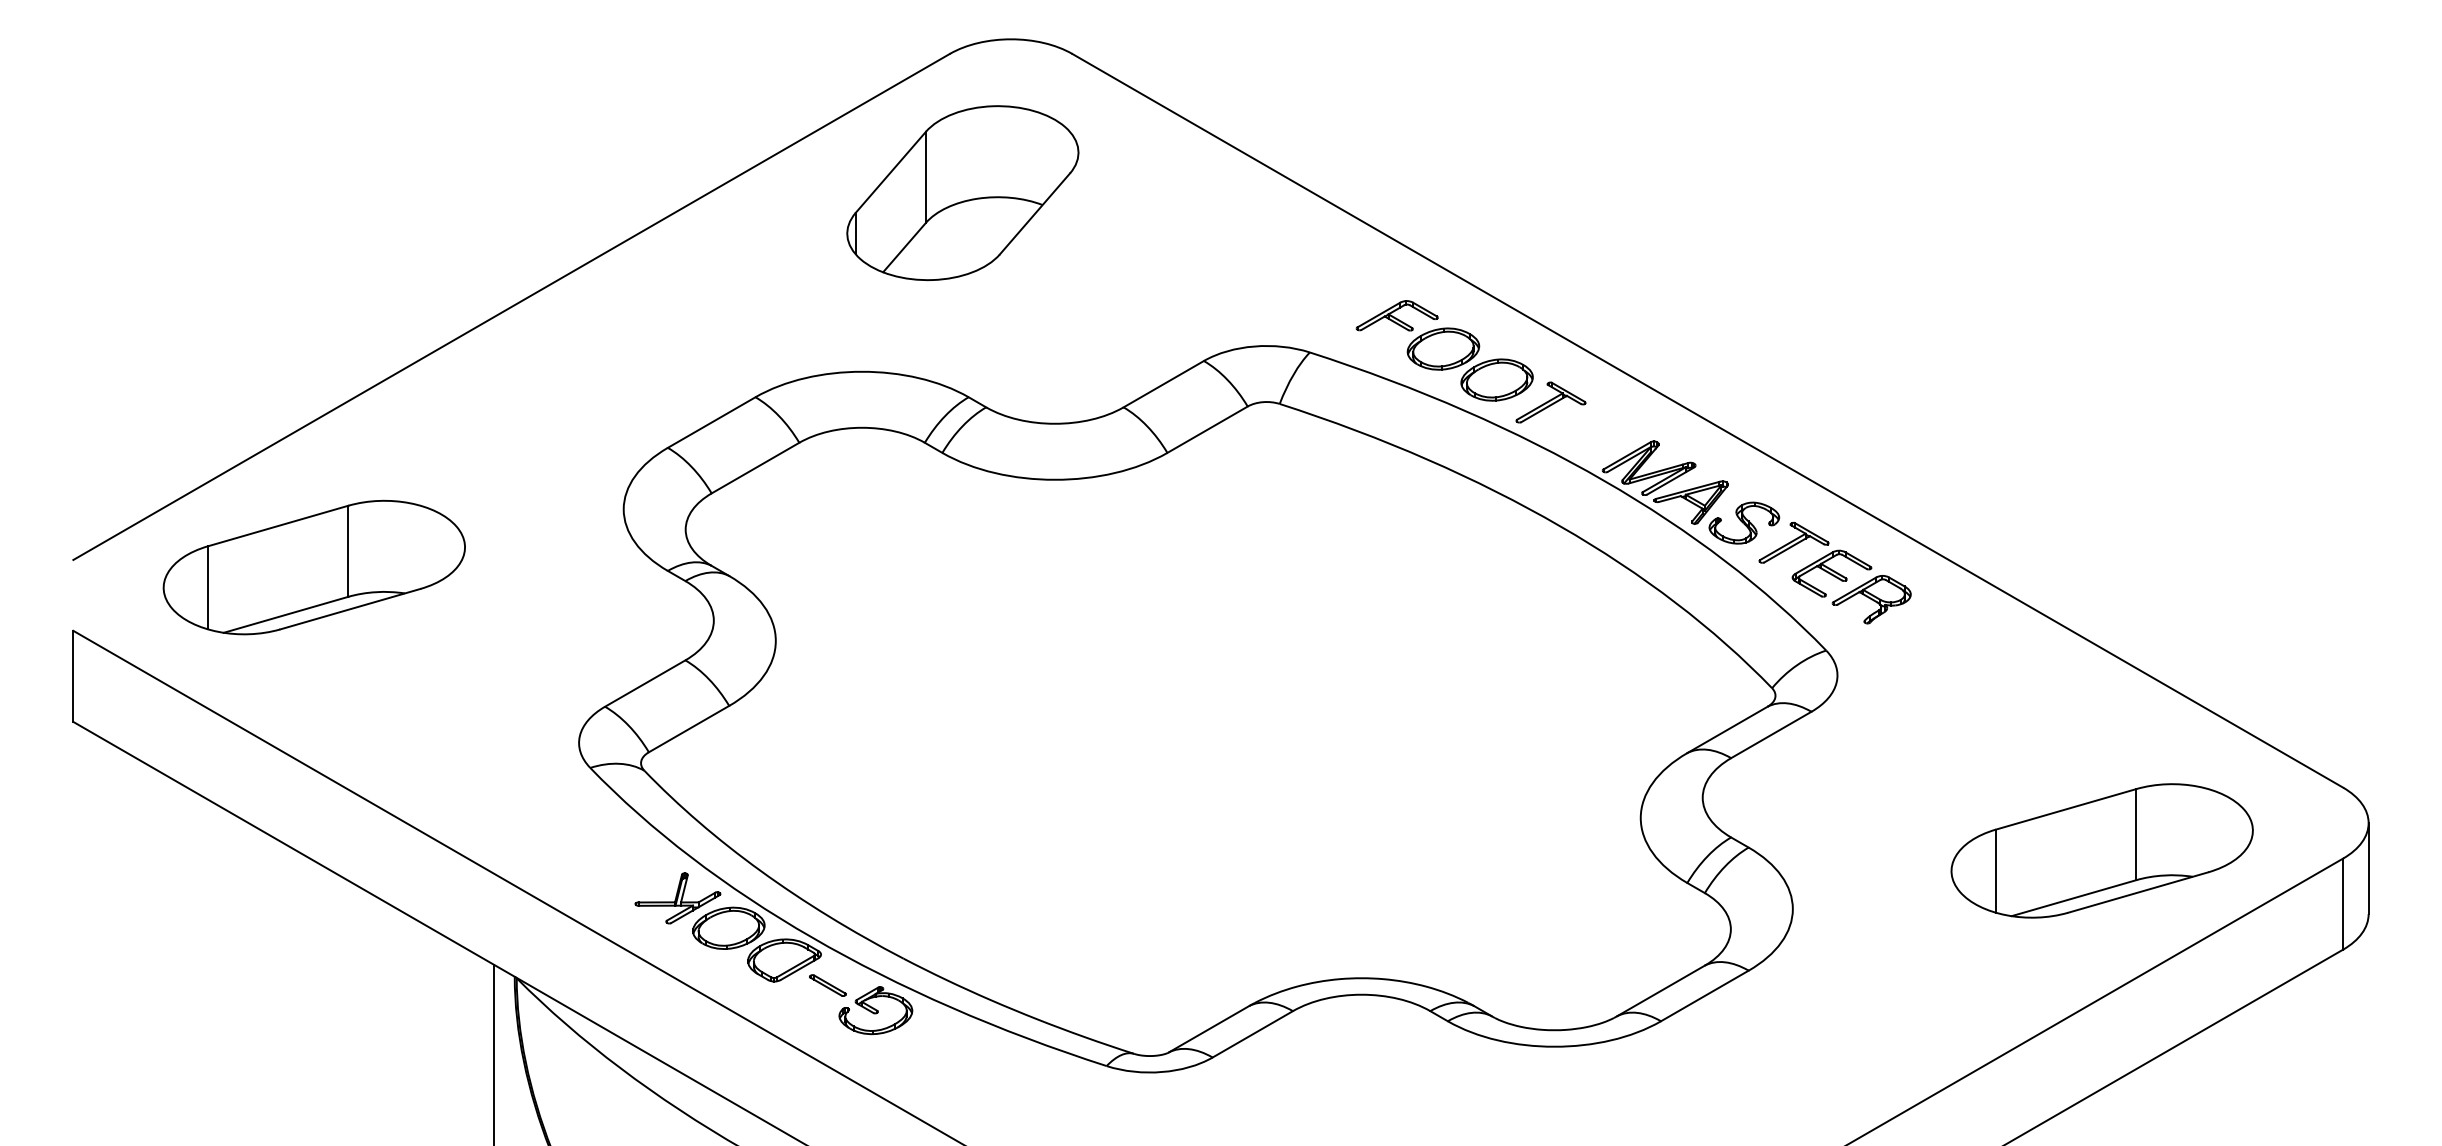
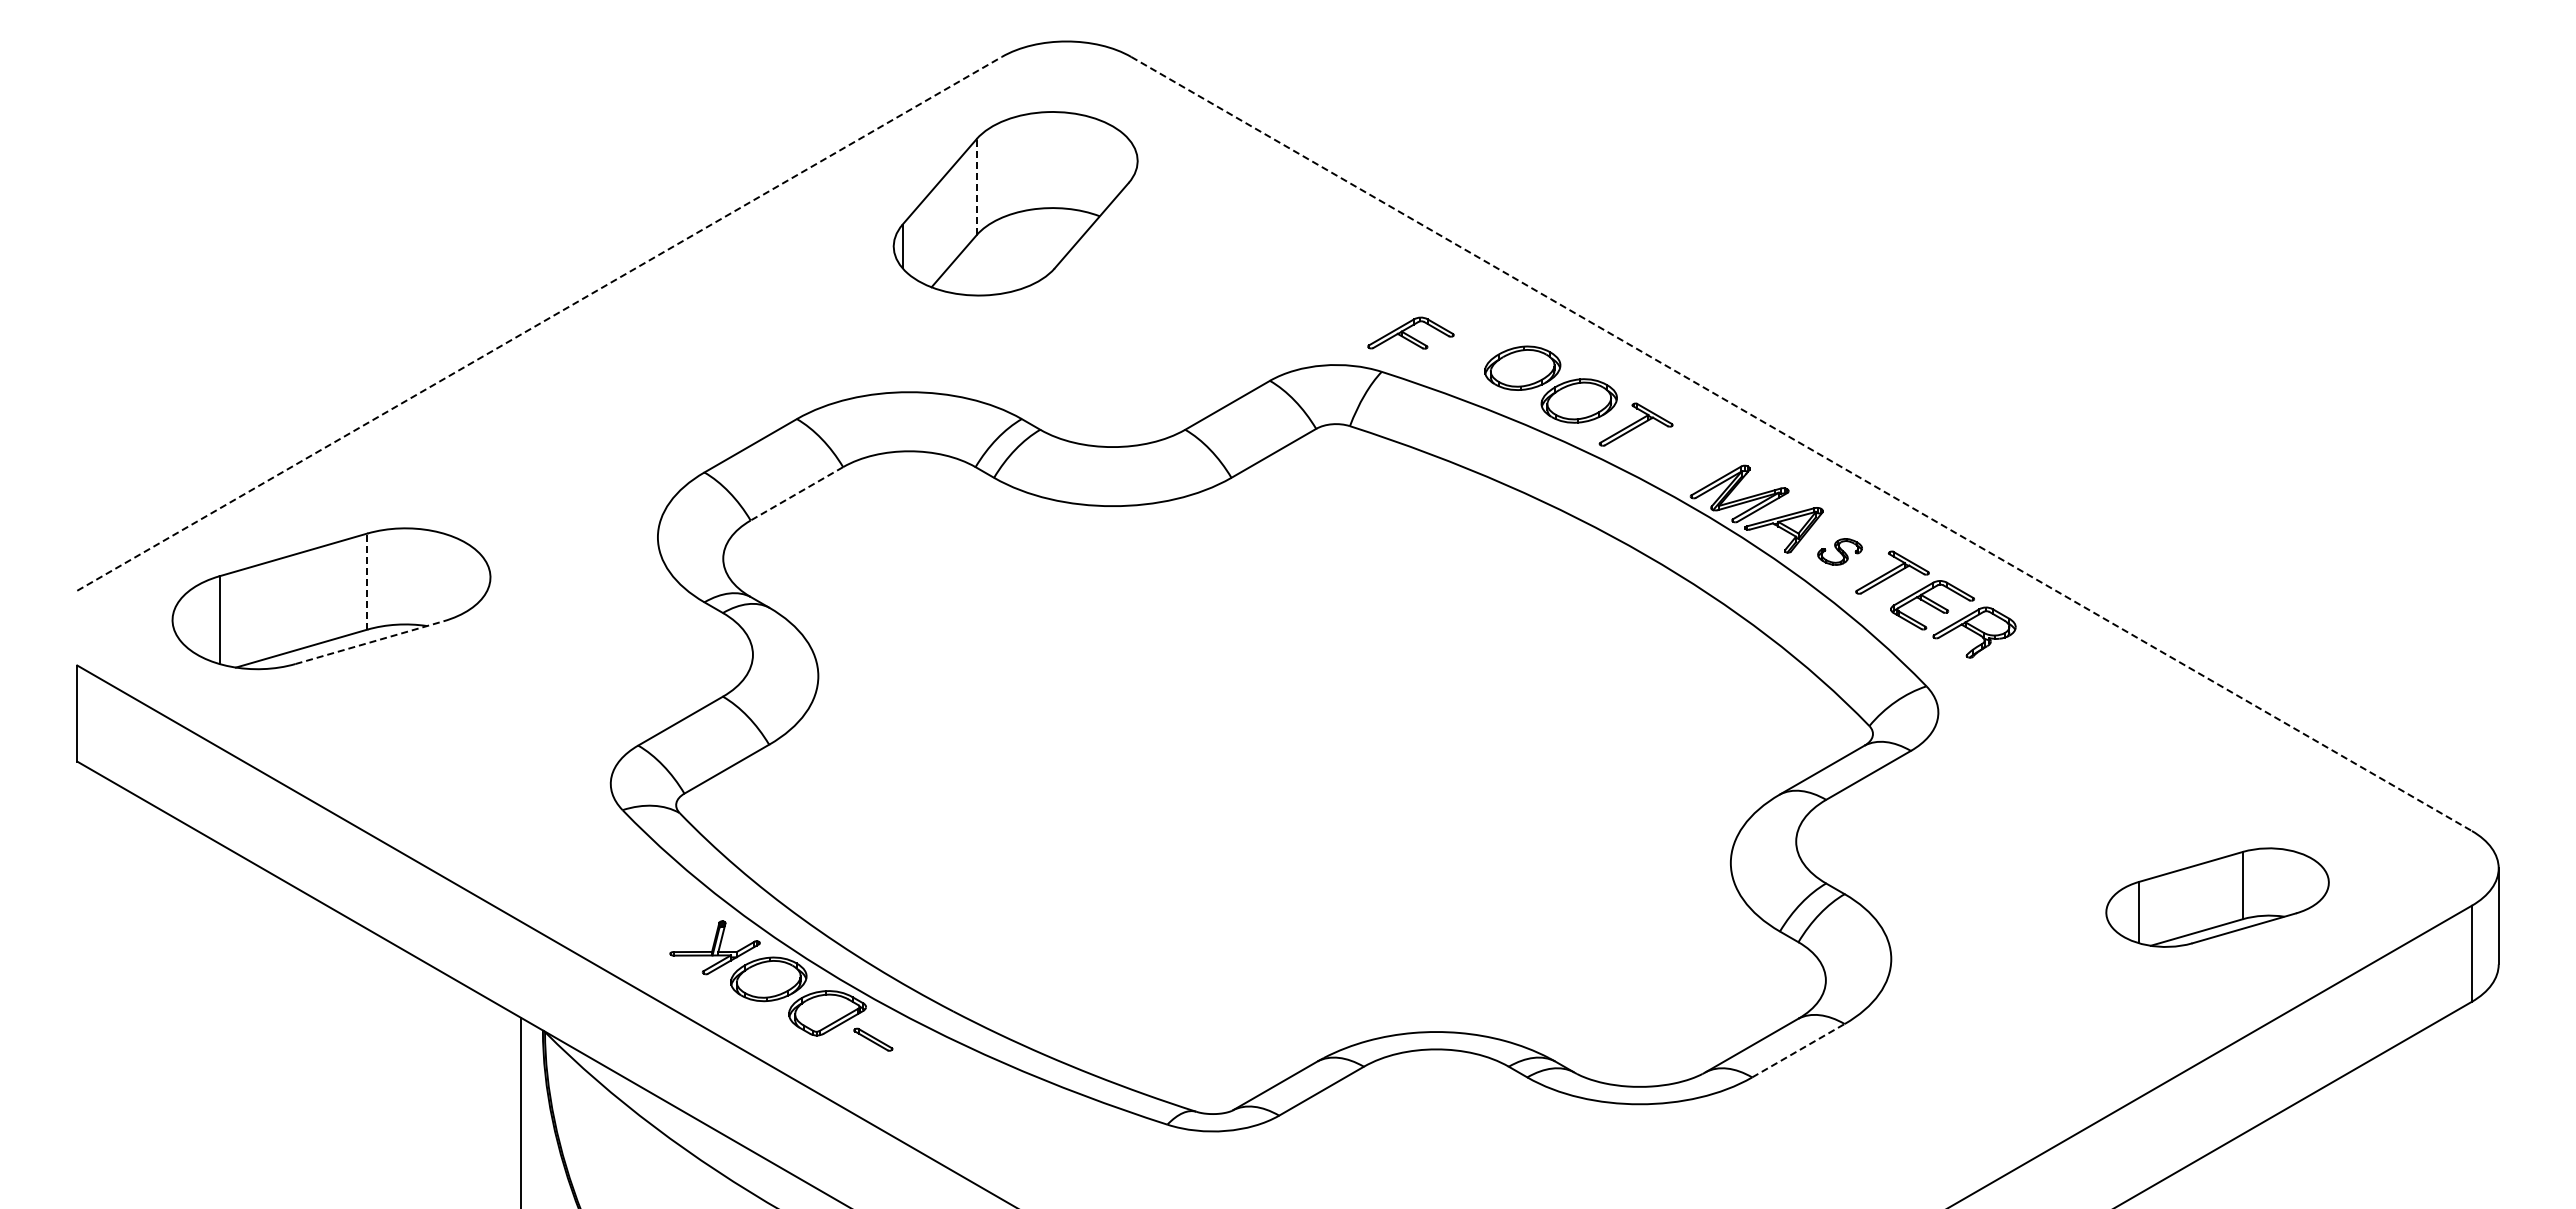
line: (925, 176) -> (976, 186), solid -> dashed
line: (511, 306) -> (539, 323), solid -> dashed
part: (1396, 315) -> (1410, 332), moved
line: (1708, 421) -> (1802, 444), solid -> dashed
line: (755, 468) -> (796, 494), solid -> dashed
part: (1743, 522) -> (1839, 551), size x0.6
line: (348, 551) -> (367, 581), solid -> dashed
line: (350, 609) -> (369, 642), solid -> dashed
part: (2102, 850) -> (2217, 897), size x0.7
line: (1704, 995) -> (1798, 1050), solid -> dashed
part: (875, 1009) -> (923, 1065), removed

